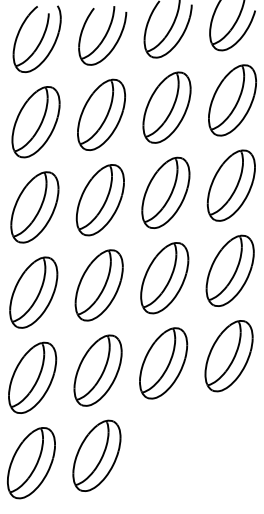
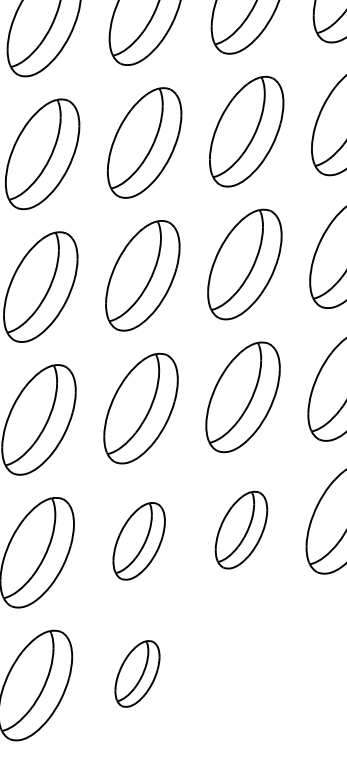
part: (163, 363) -> (241, 530), size x0.7
part: (97, 370) -> (138, 541), size x0.7
part: (96, 455) -> (136, 673), size x0.6

